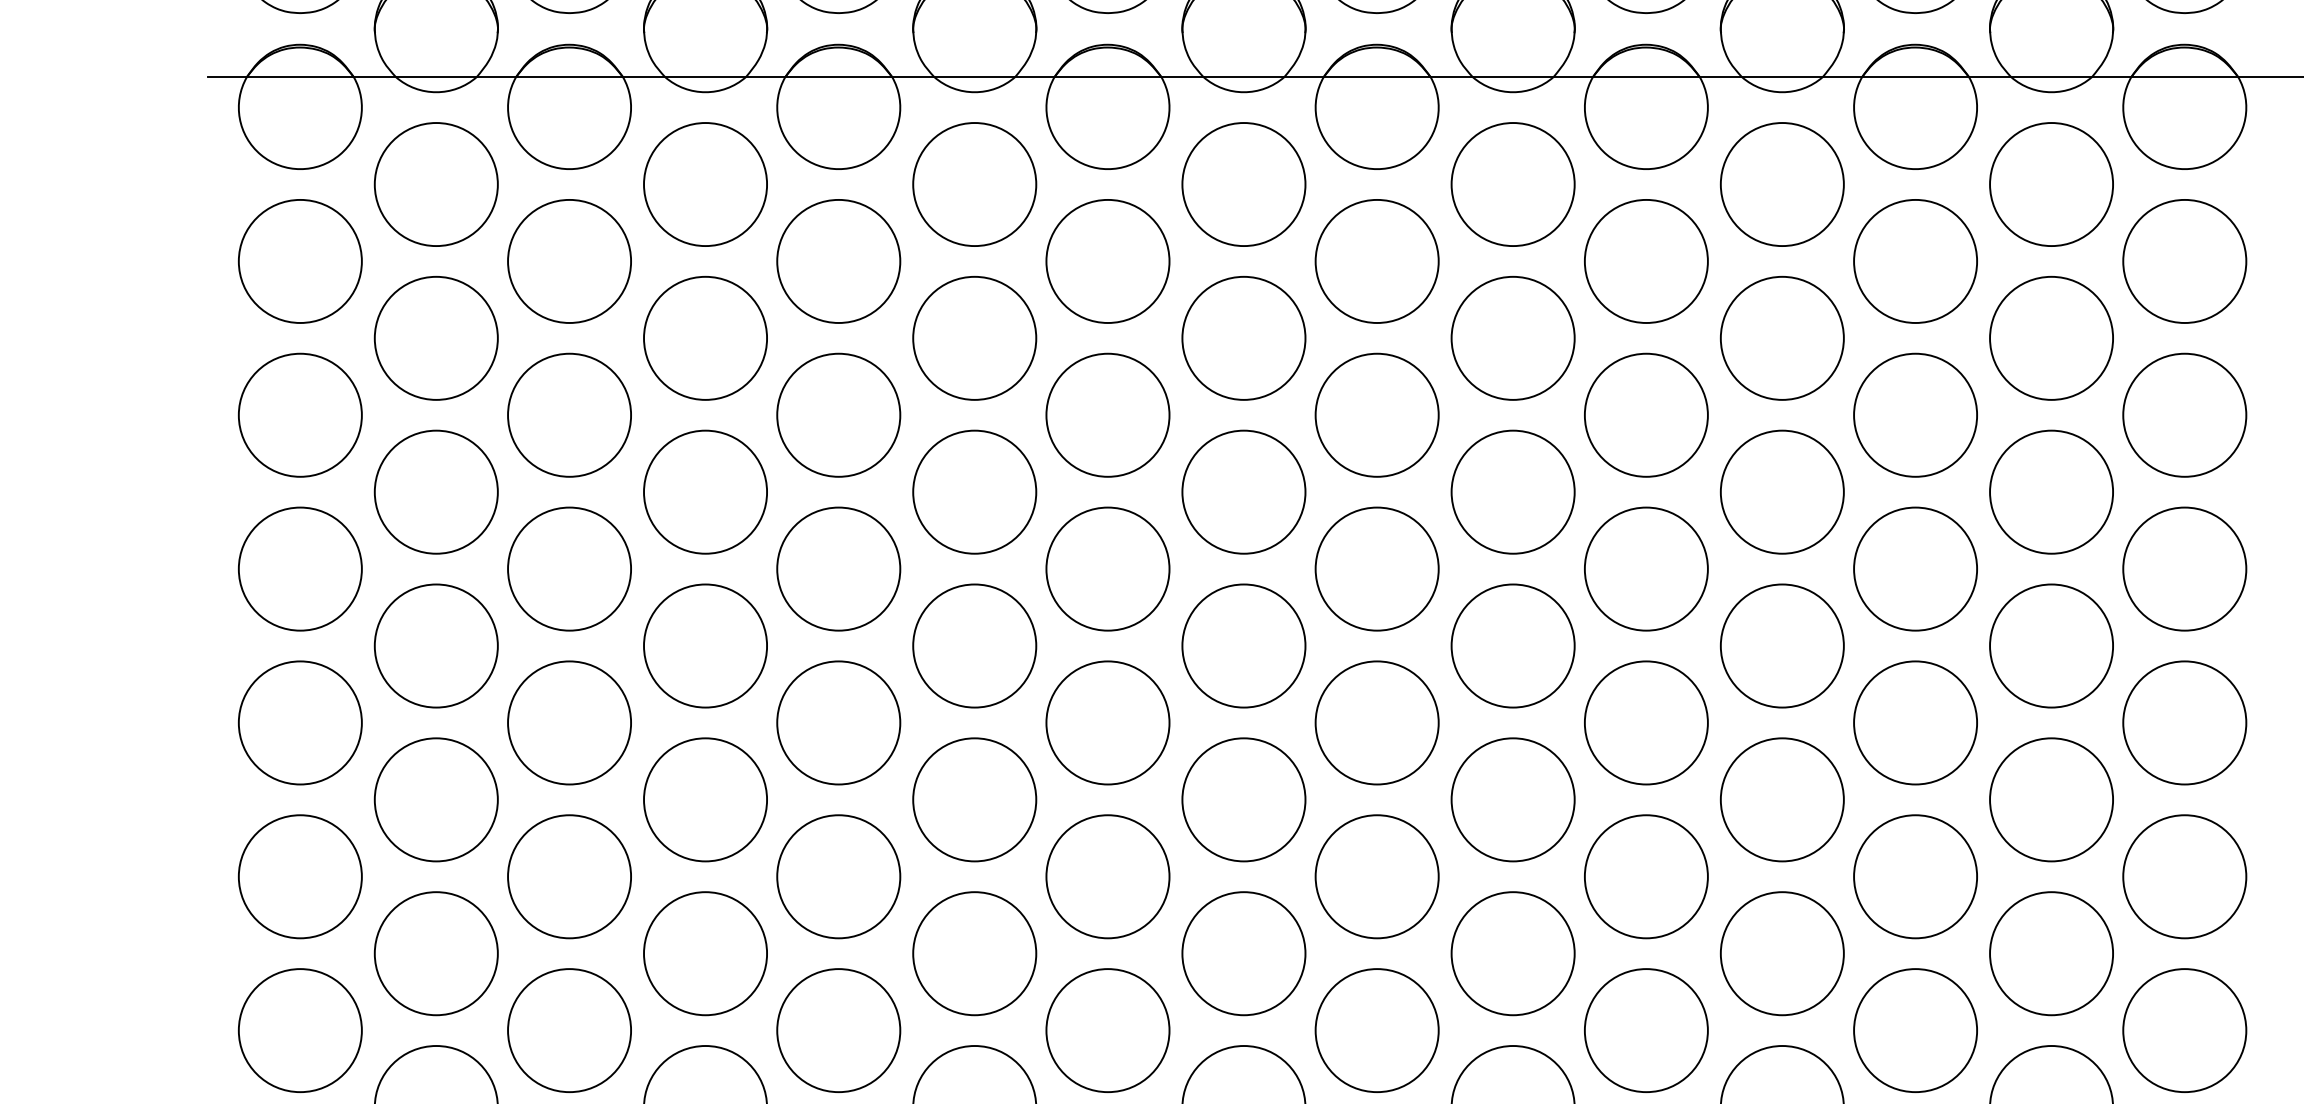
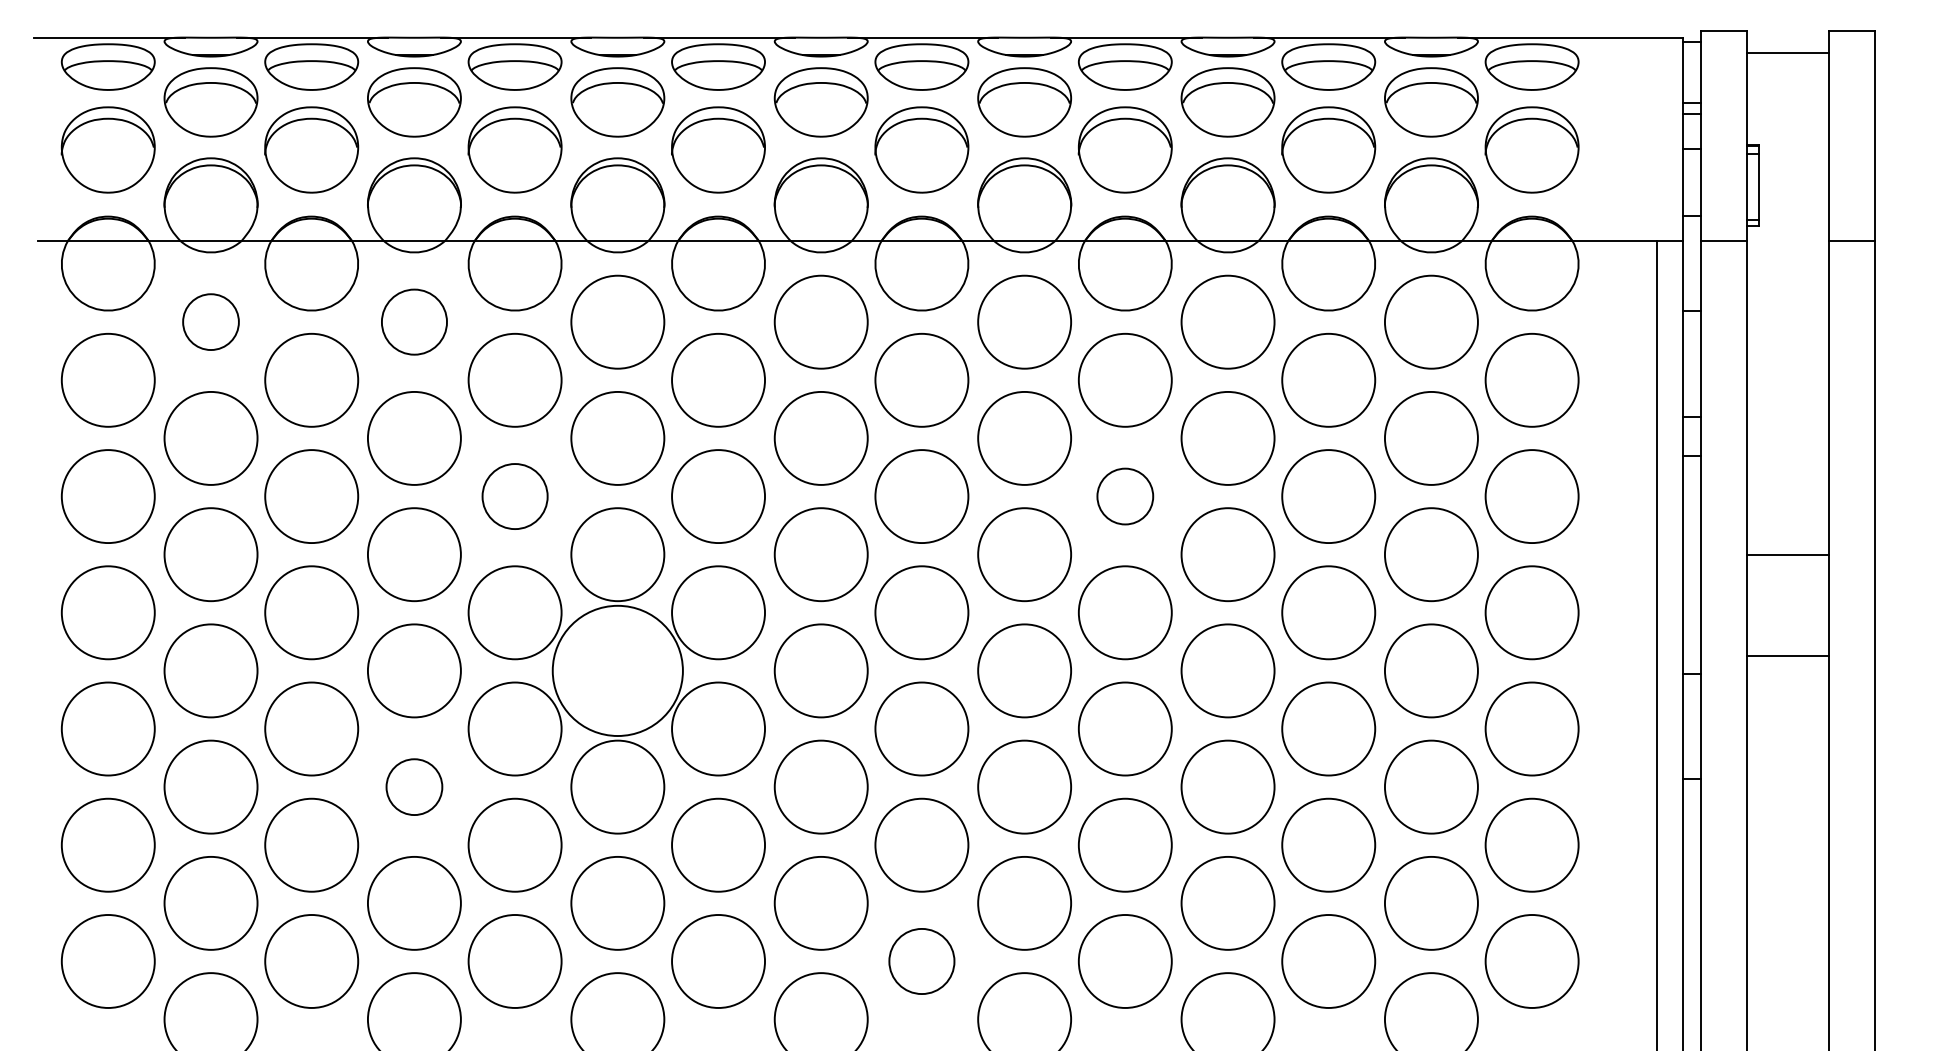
circle: (435, 183) -> (210, 321), size x0.6
circle: (705, 183) -> (414, 321), size x0.7
circle: (837, 415) -> (514, 496), size x0.7
circle: (1645, 415) -> (1124, 496), size x0.6
circle: (974, 645) -> (617, 670), size x1.4
circle: (704, 799) -> (413, 786), size x0.6
circle: (1376, 1029) -> (921, 960), size x0.7

